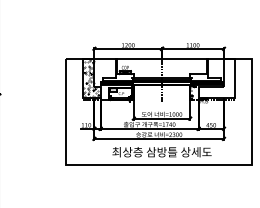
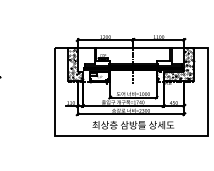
hatch: (216, 78) -> (178, 64), added

